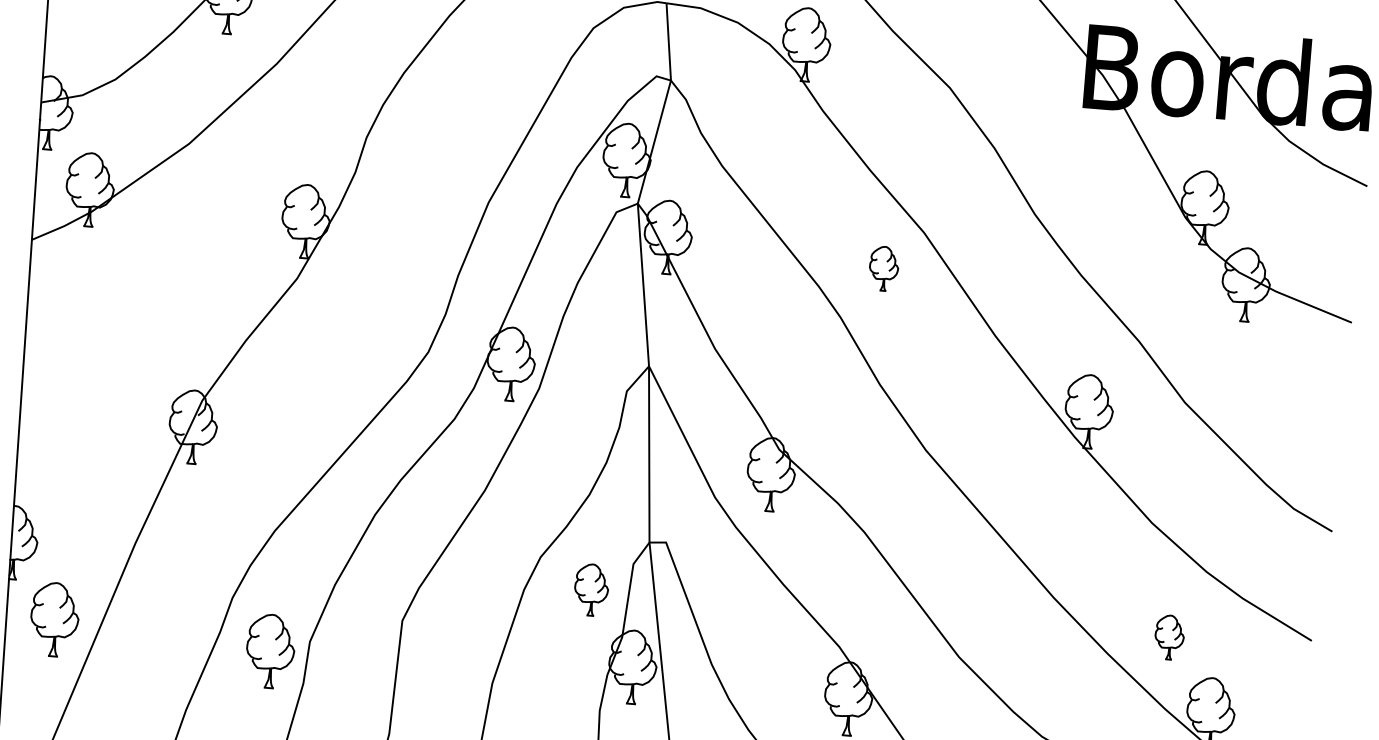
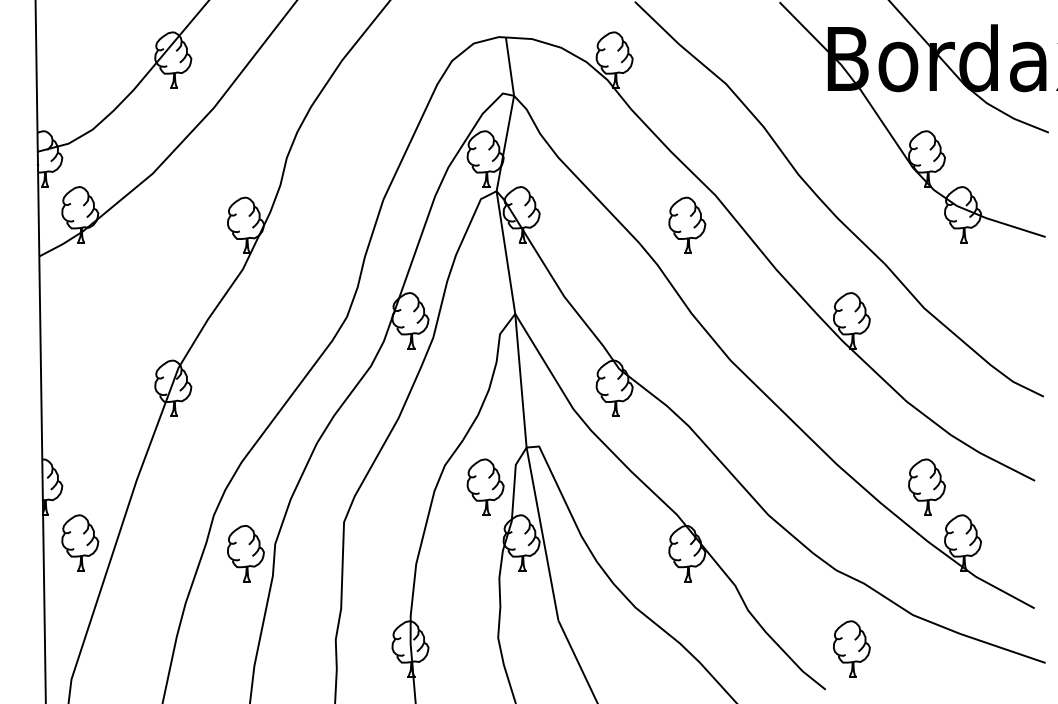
part: (884, 267) -> (687, 224), size x1.67
part: (591, 589) -> (485, 486), size x1.43
part: (1169, 636) -> (926, 486), size x1.67

